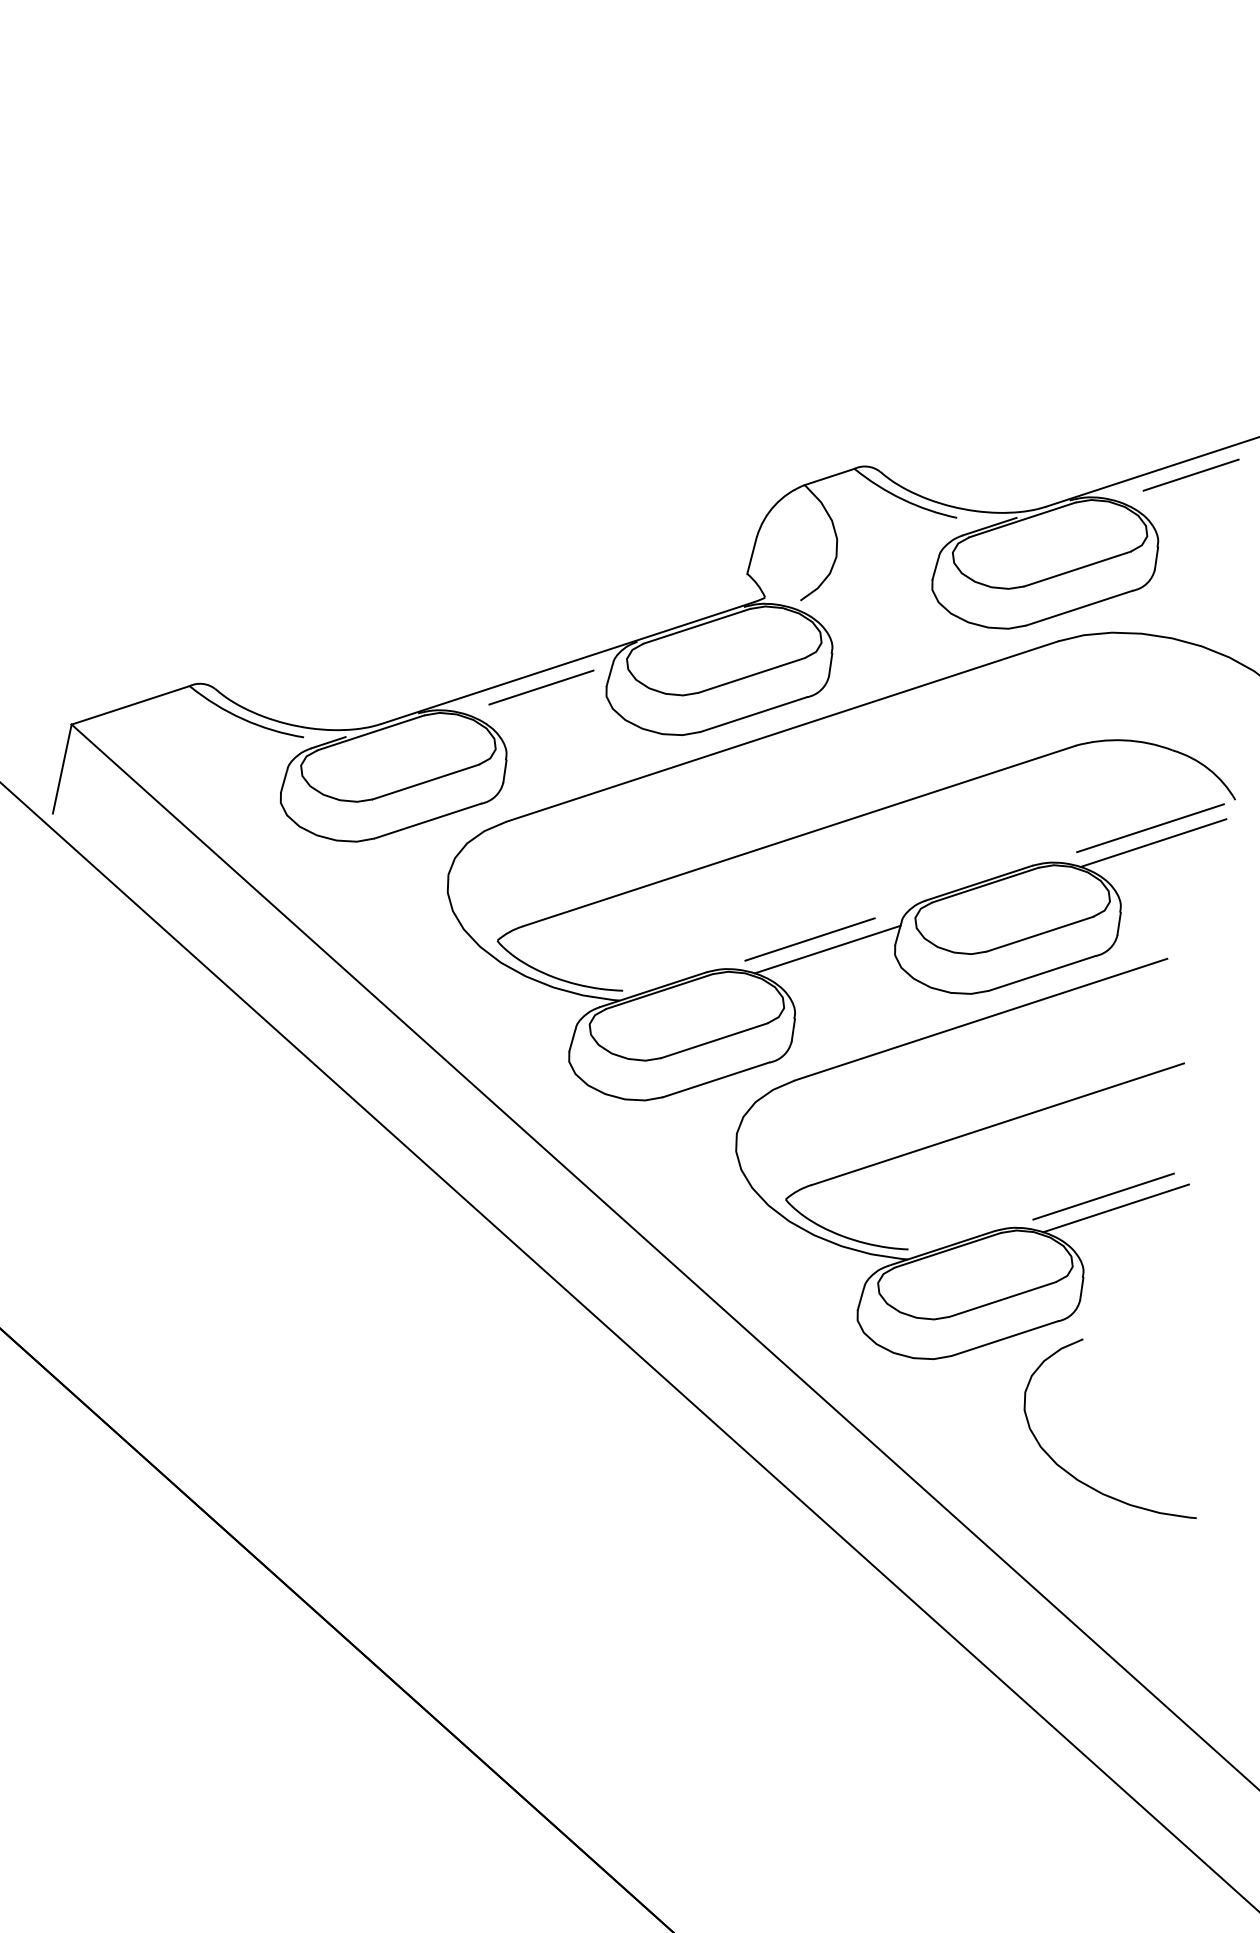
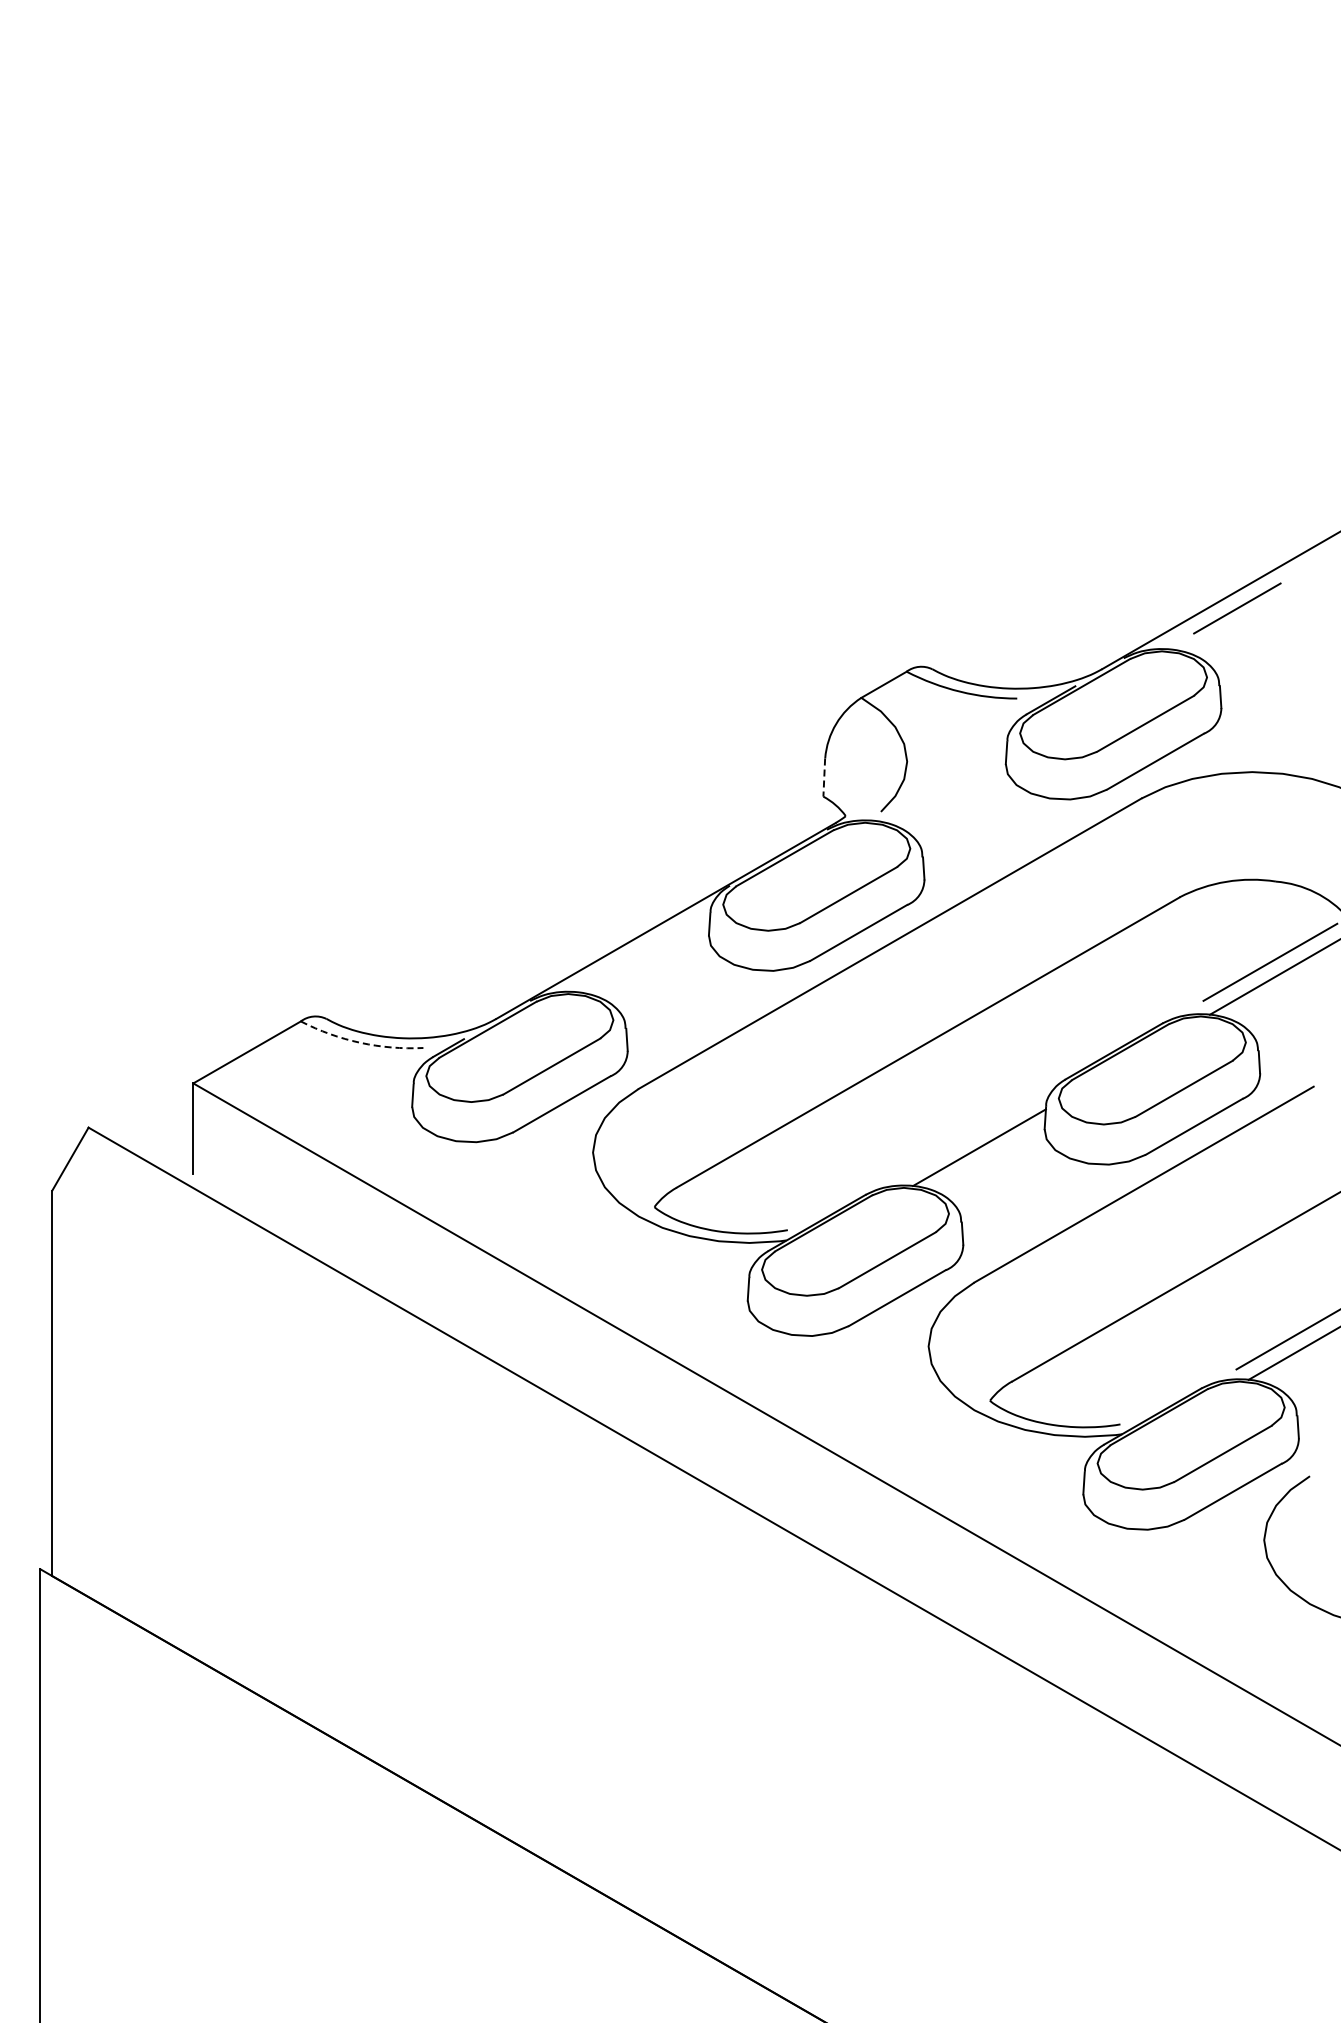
line: (752, 556) -> (824, 778), solid -> dashed
line: (541, 687) -> (645, 950), removed
arc: (243, 719) -> (360, 1042), solid -> dashed
line: (810, 939) -> (960, 1141), removed

